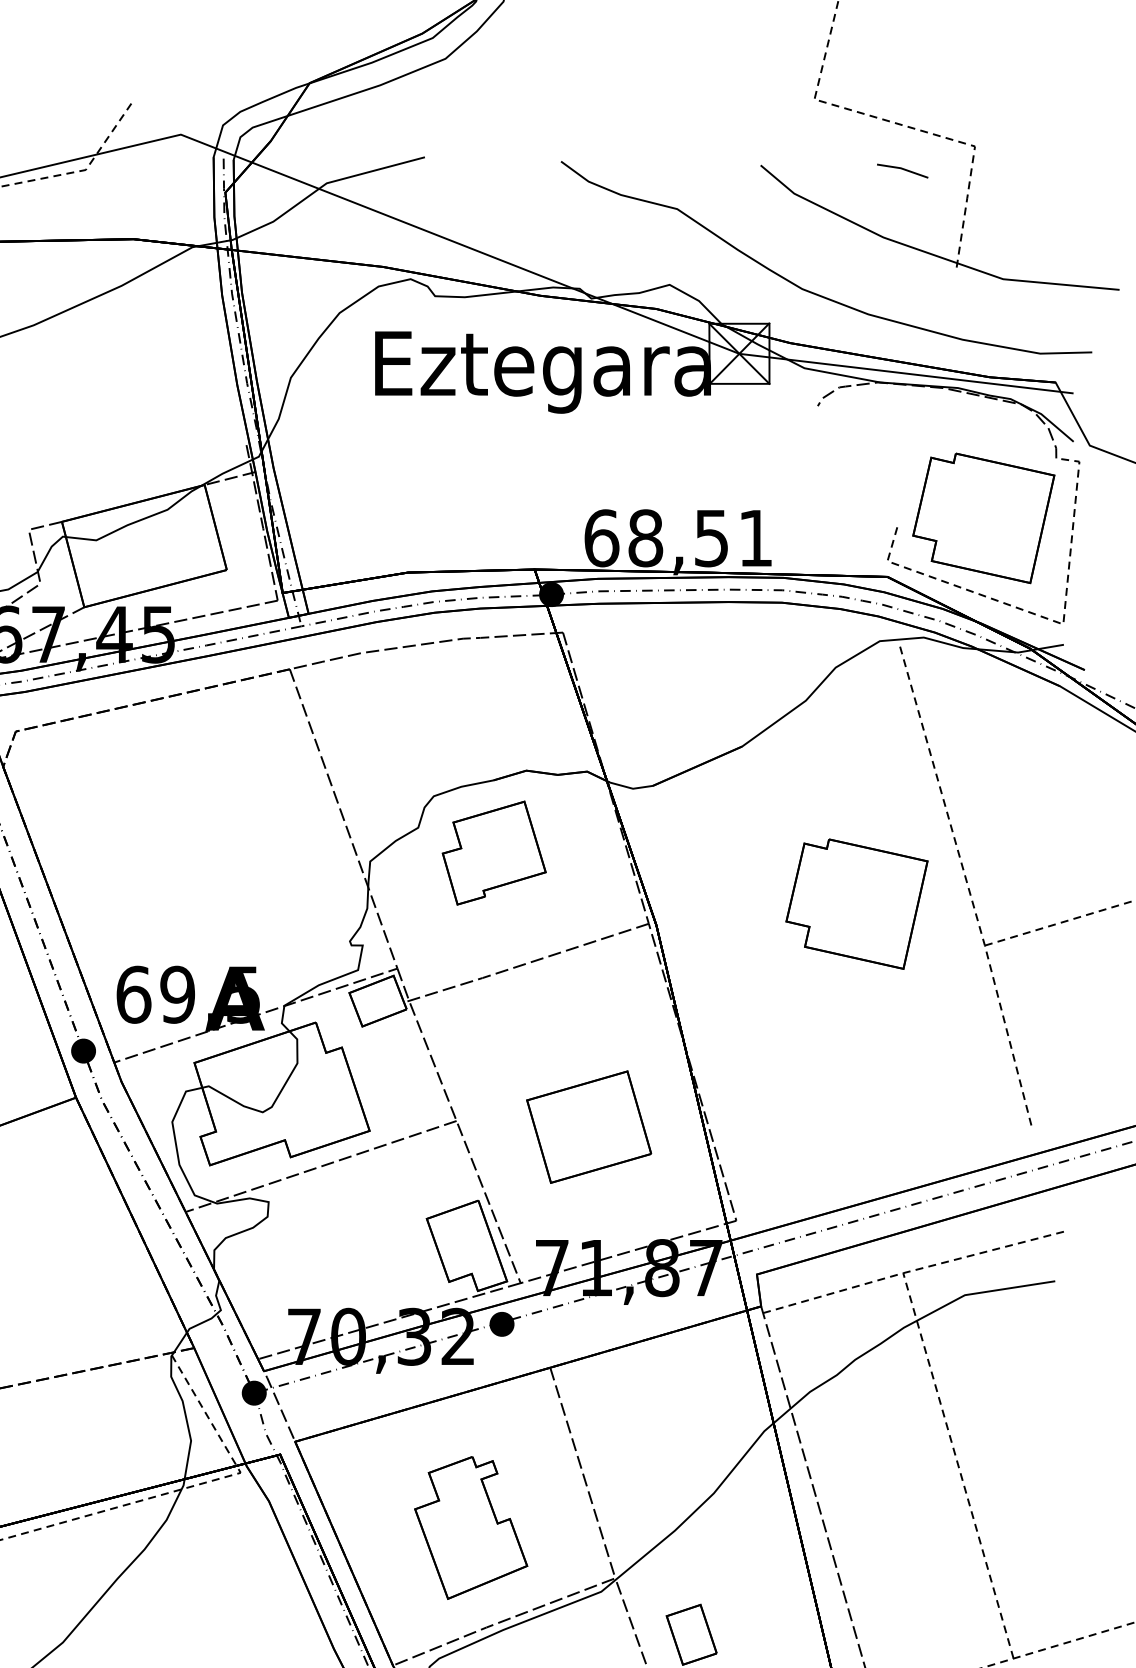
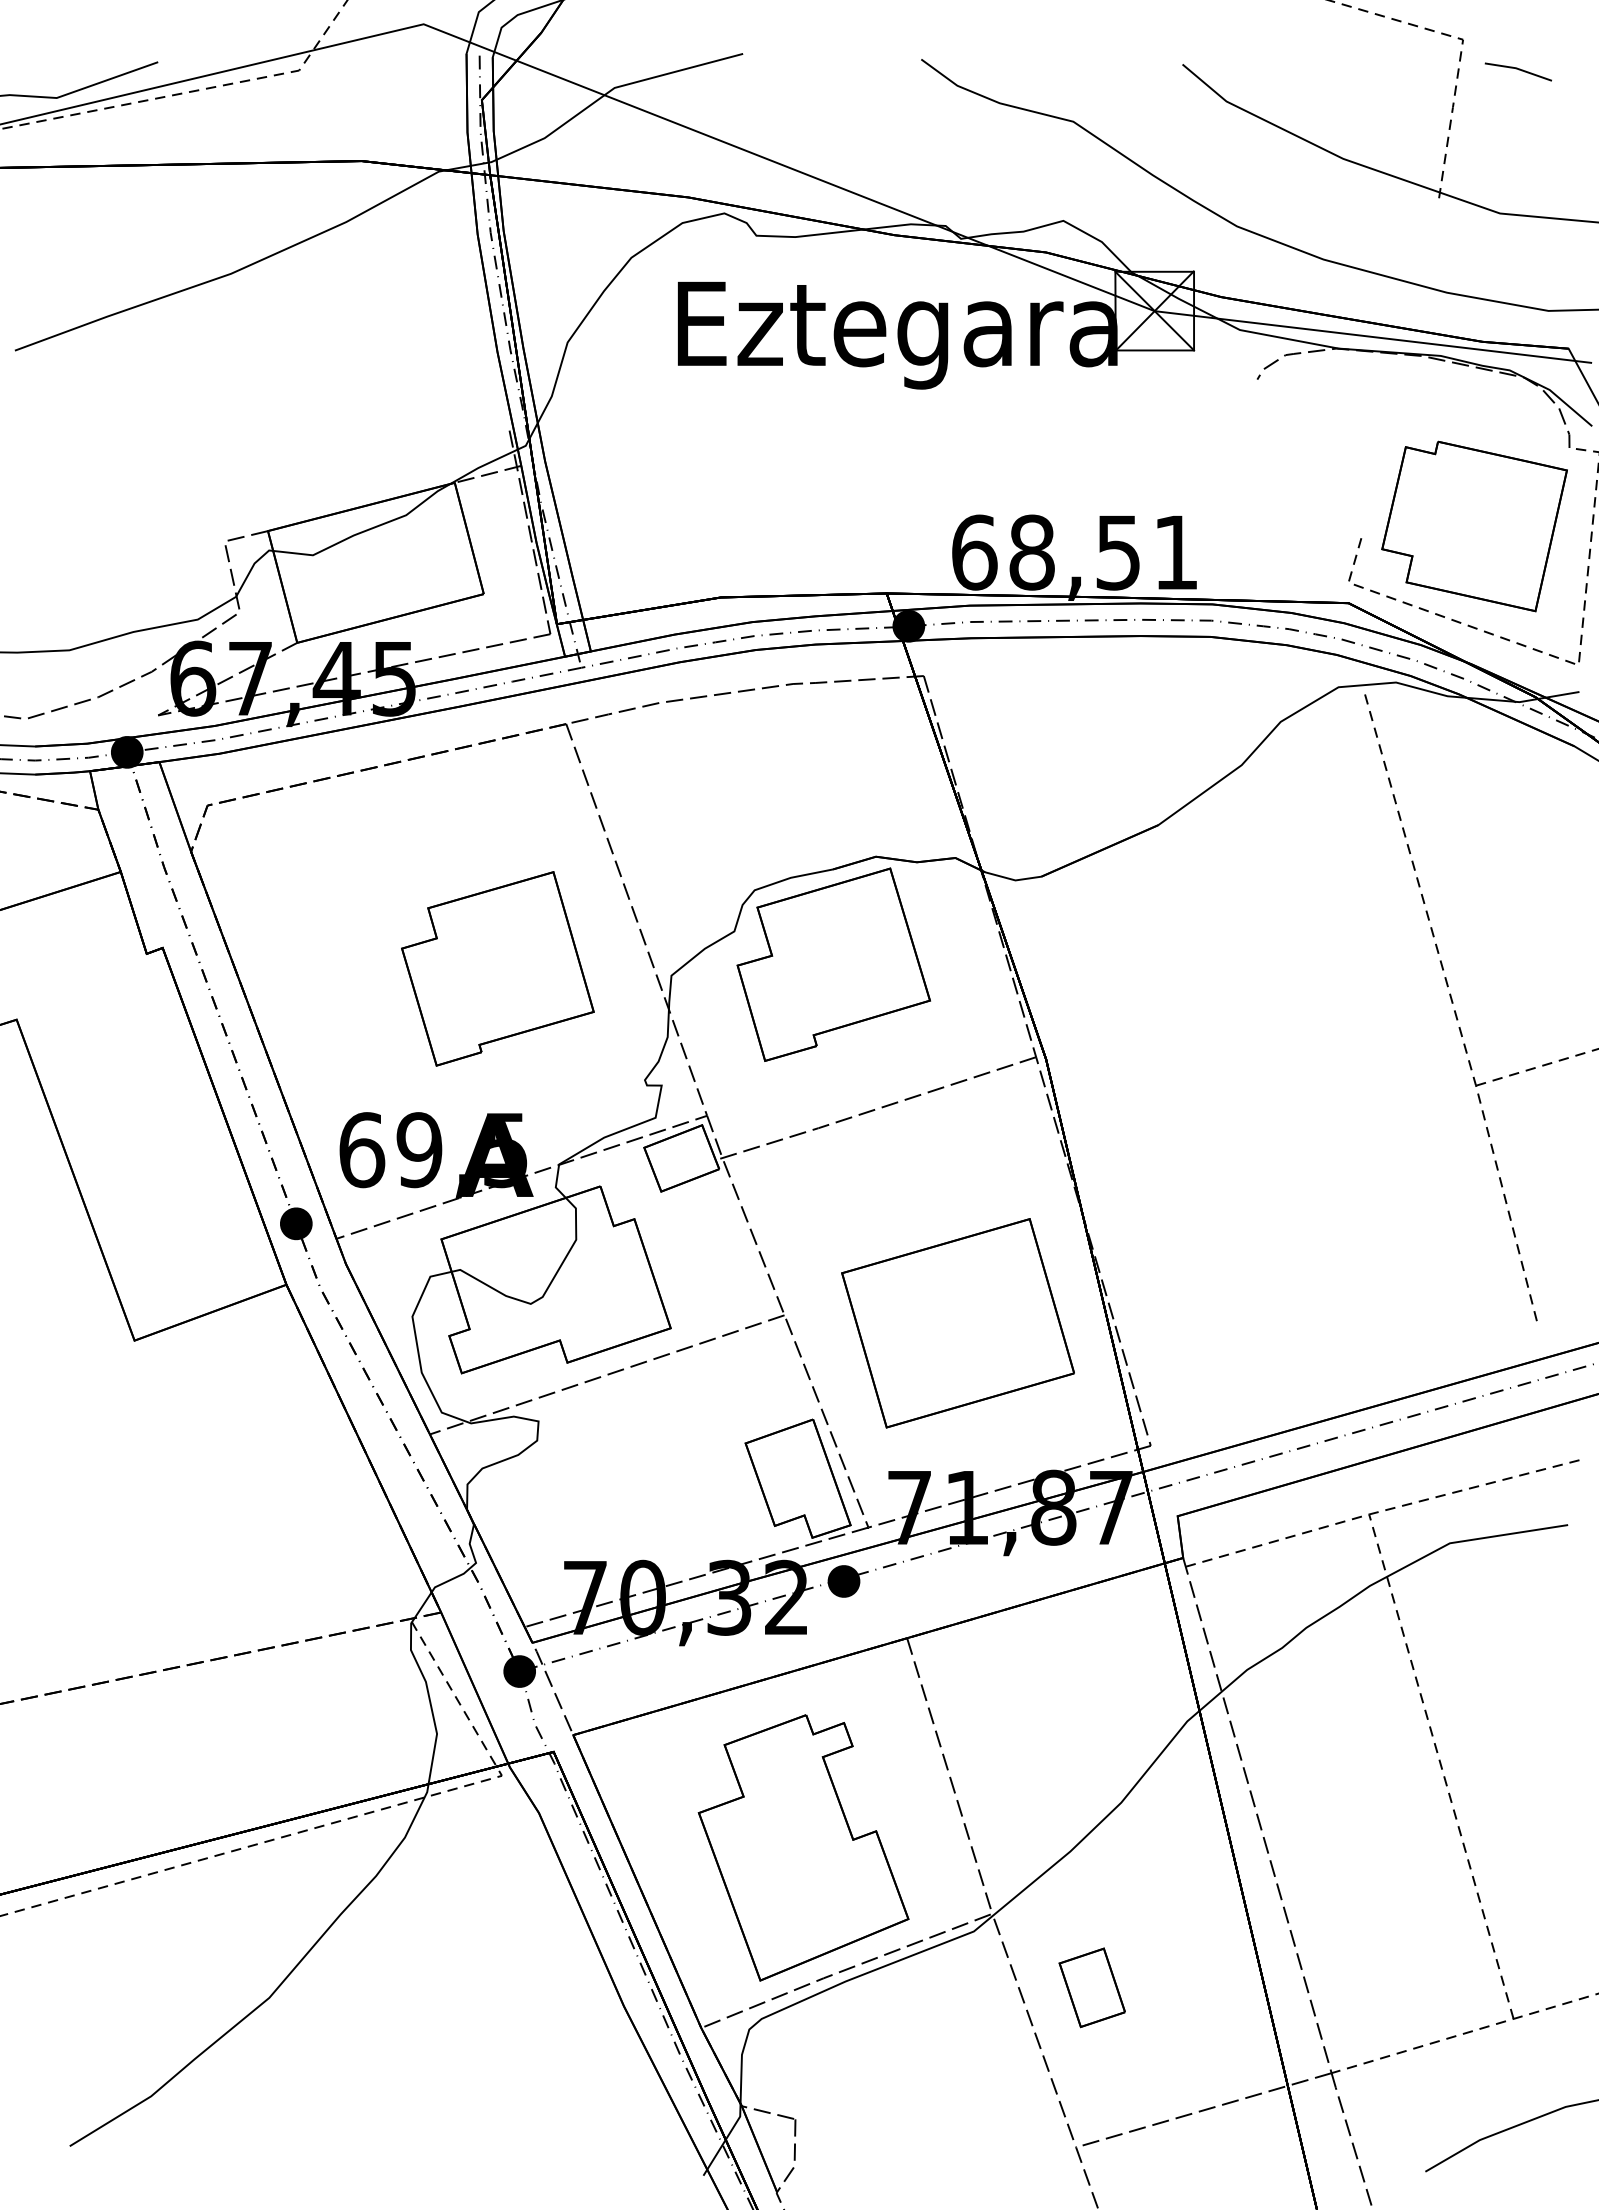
line: (902, 169) -> (1518, 70), moved
part: (494, 852) -> (833, 964), size x1.43
part: (237, 856) -> (497, 968), added
part: (856, 904) -> (1308, 1031), removed
part: (588, 1127) -> (957, 1323), size x1.43
part: (471, 1527) -> (803, 1847), size x1.43

